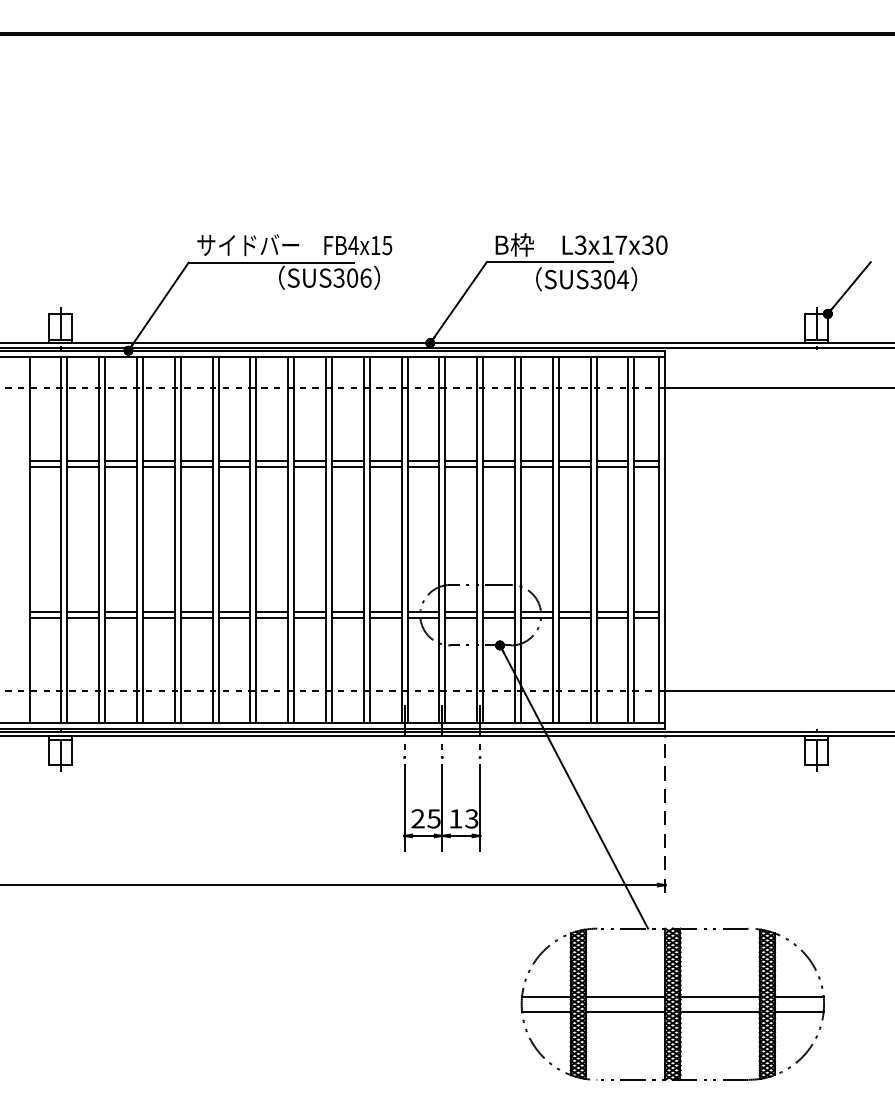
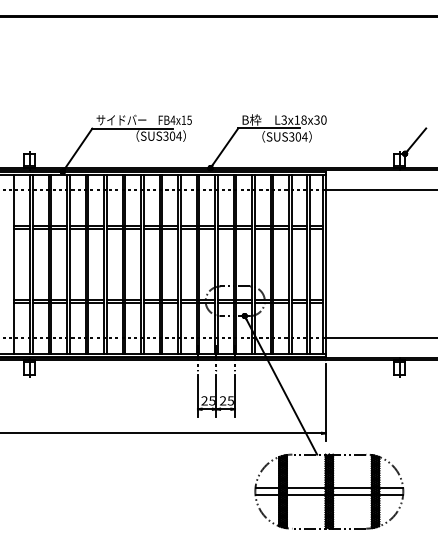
text: (620, 243) -> (303, 119), L3x17x30 -> L3x18x30
text: (364, 276) -> (178, 135), SUS306 -> SUS304
text: (462, 818) -> (226, 400), 13 -> 25
line: (665, 822) -> (325, 402), dashed -> solid

